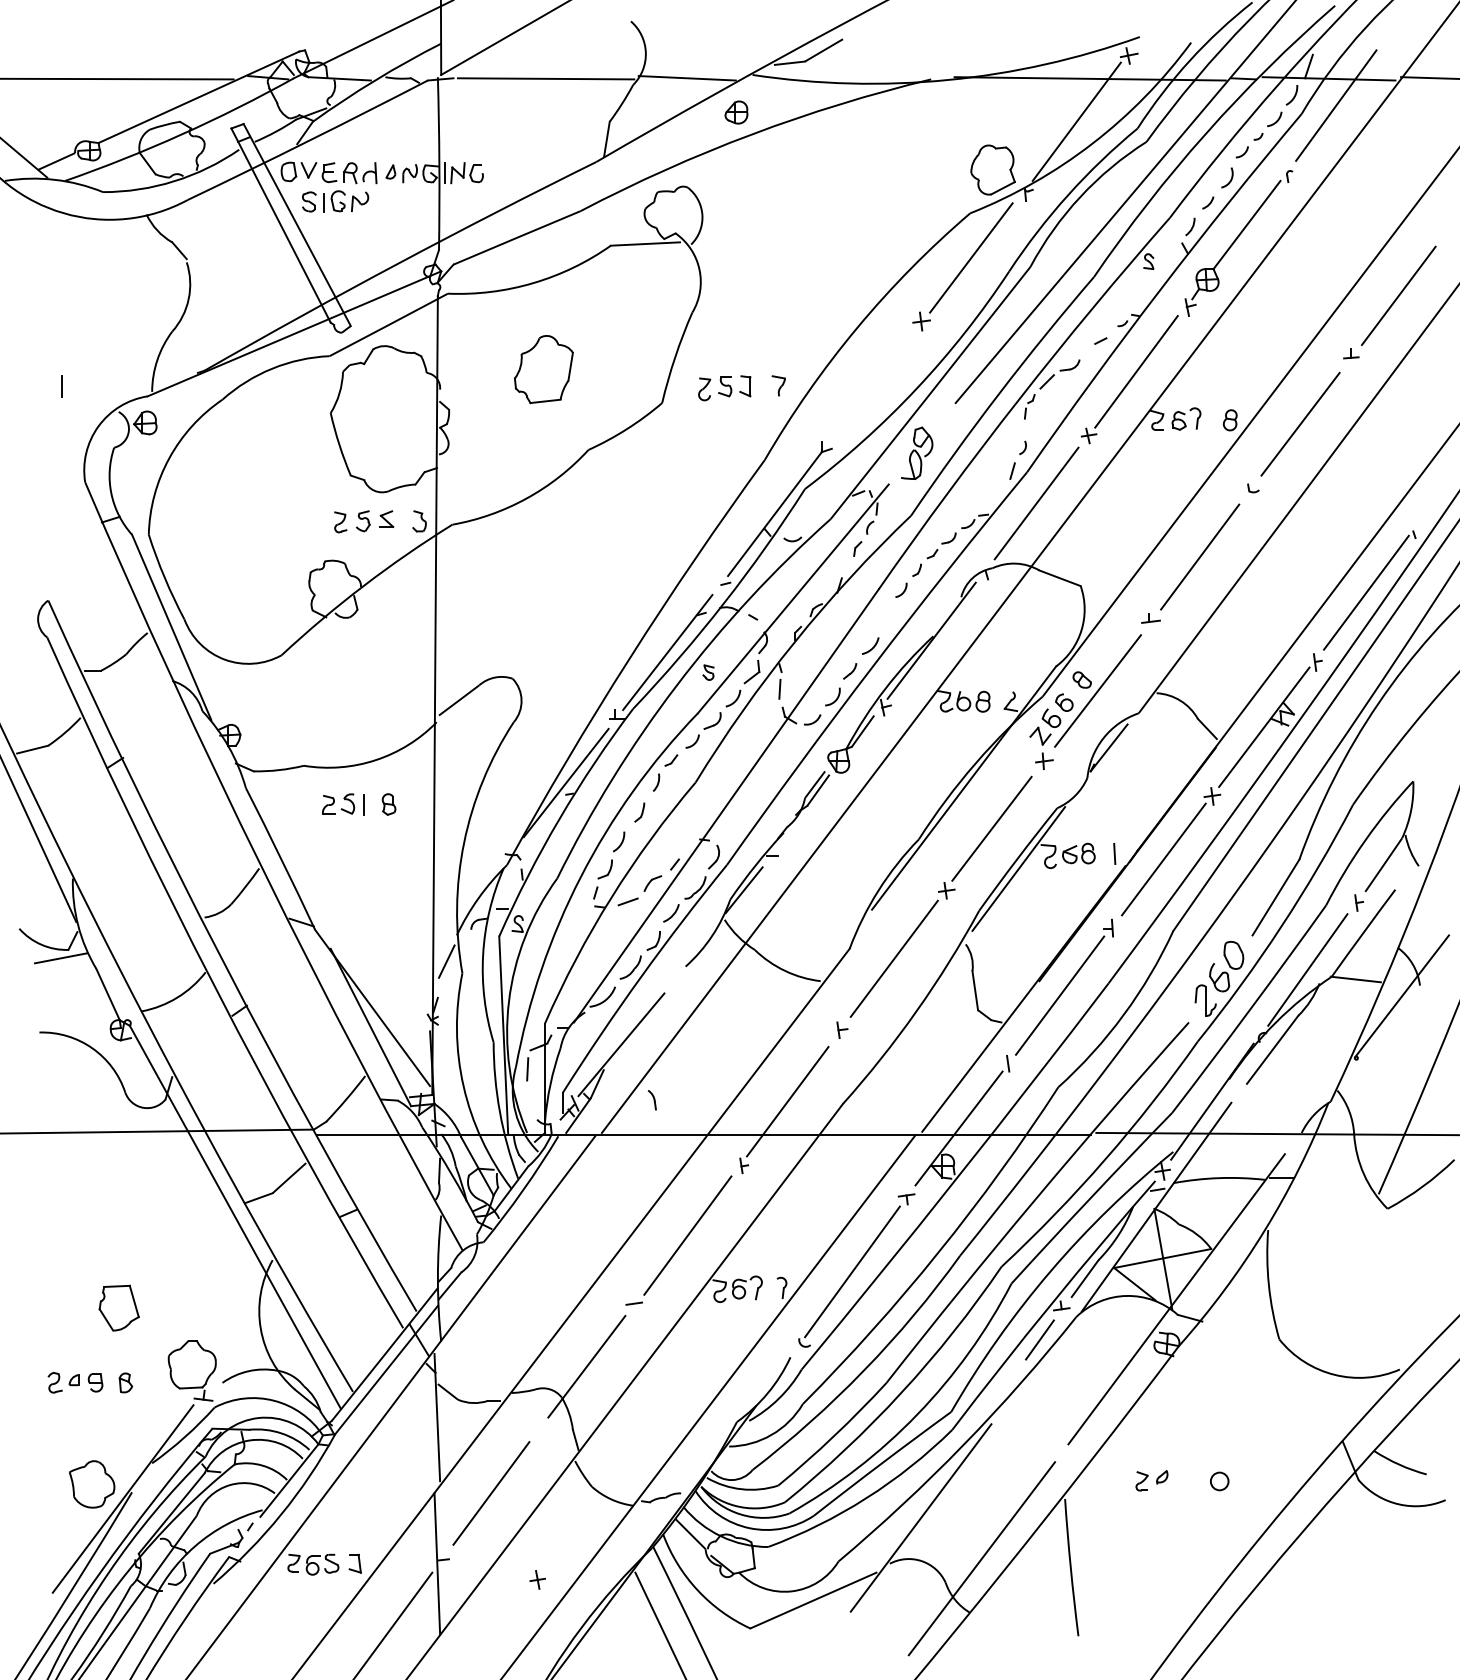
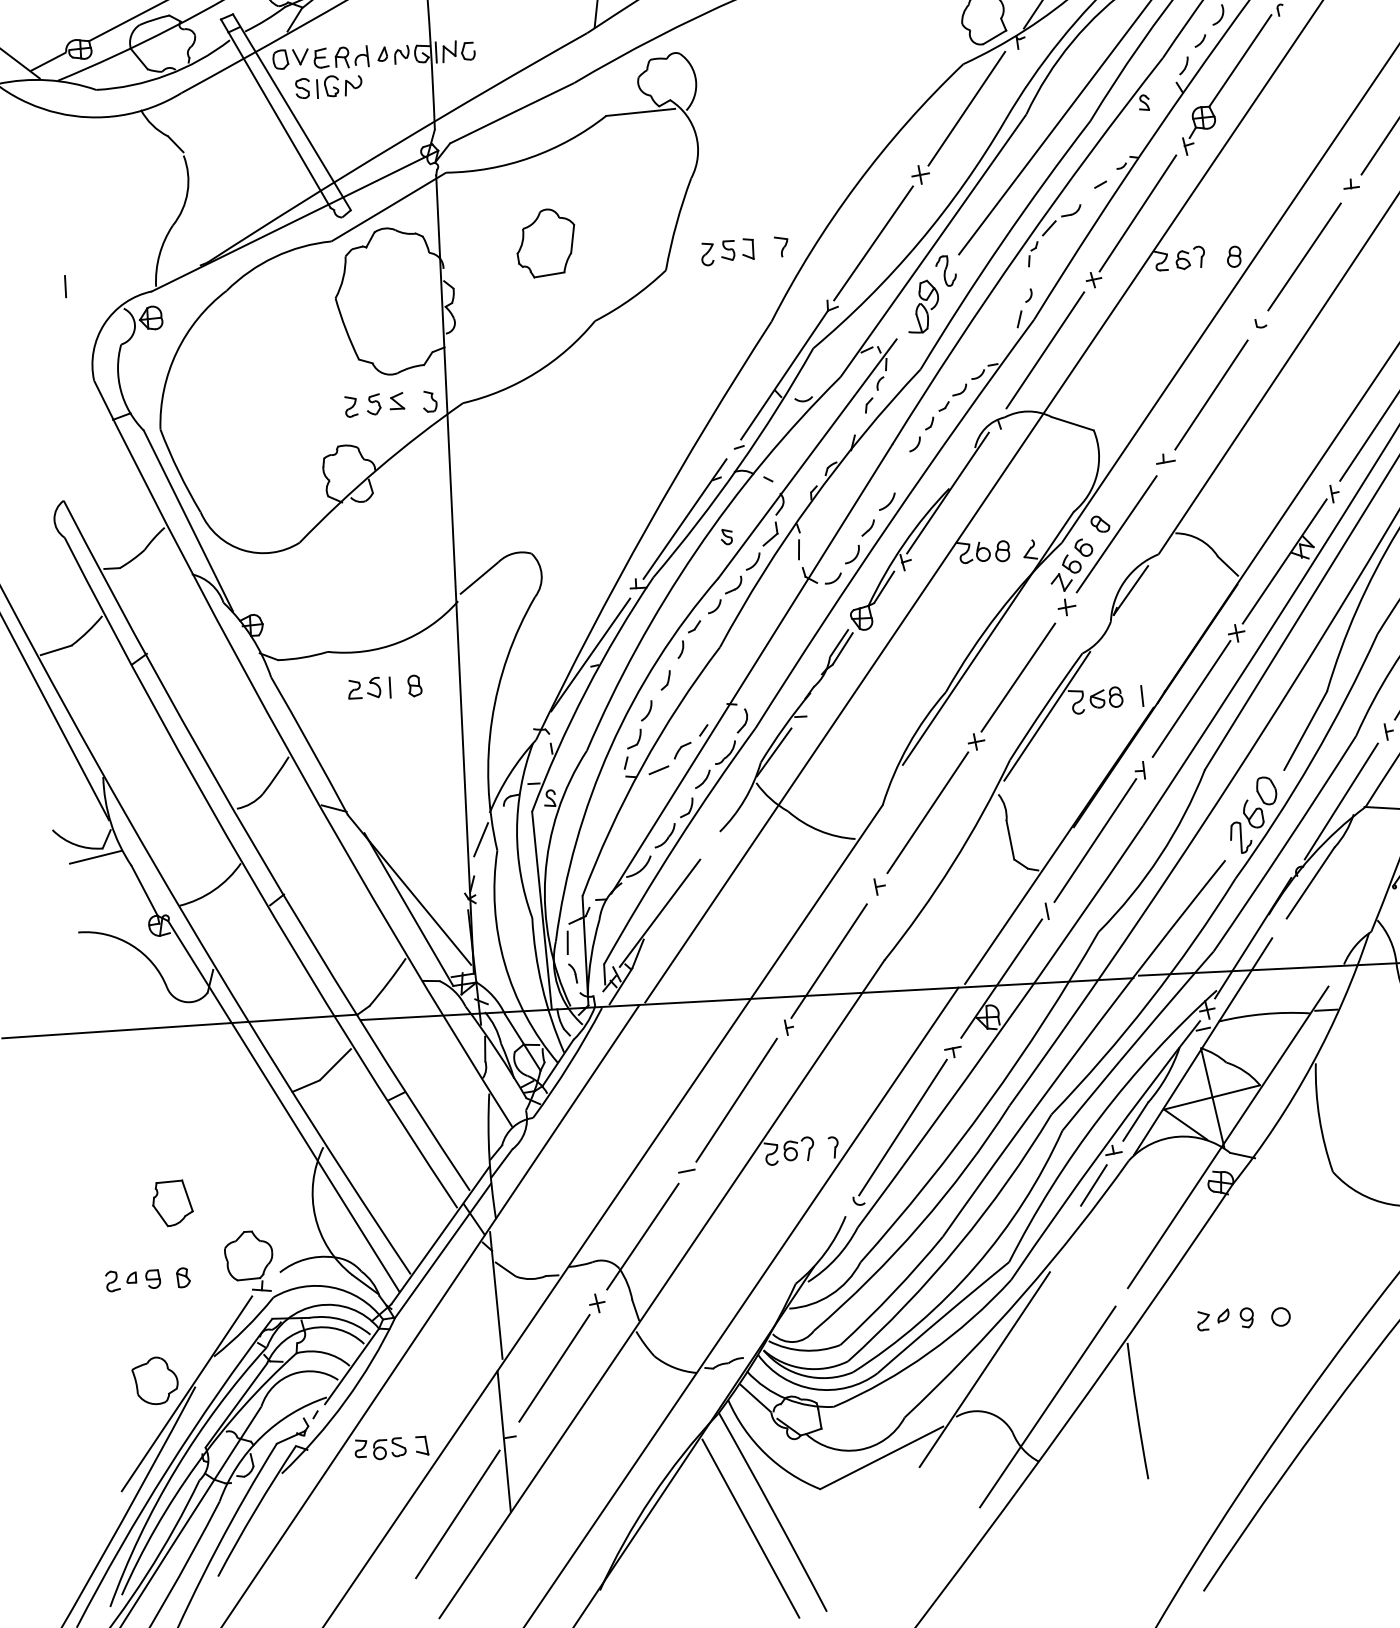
line: (870, 387) -> (873, 243), added
part: (941, 418) -> (945, 270), added
part: (651, 1100) -> (572, 973), moved
part: (1185, 1480) -> (1246, 1317), added
part: (537, 1579) -> (597, 1302), moved

